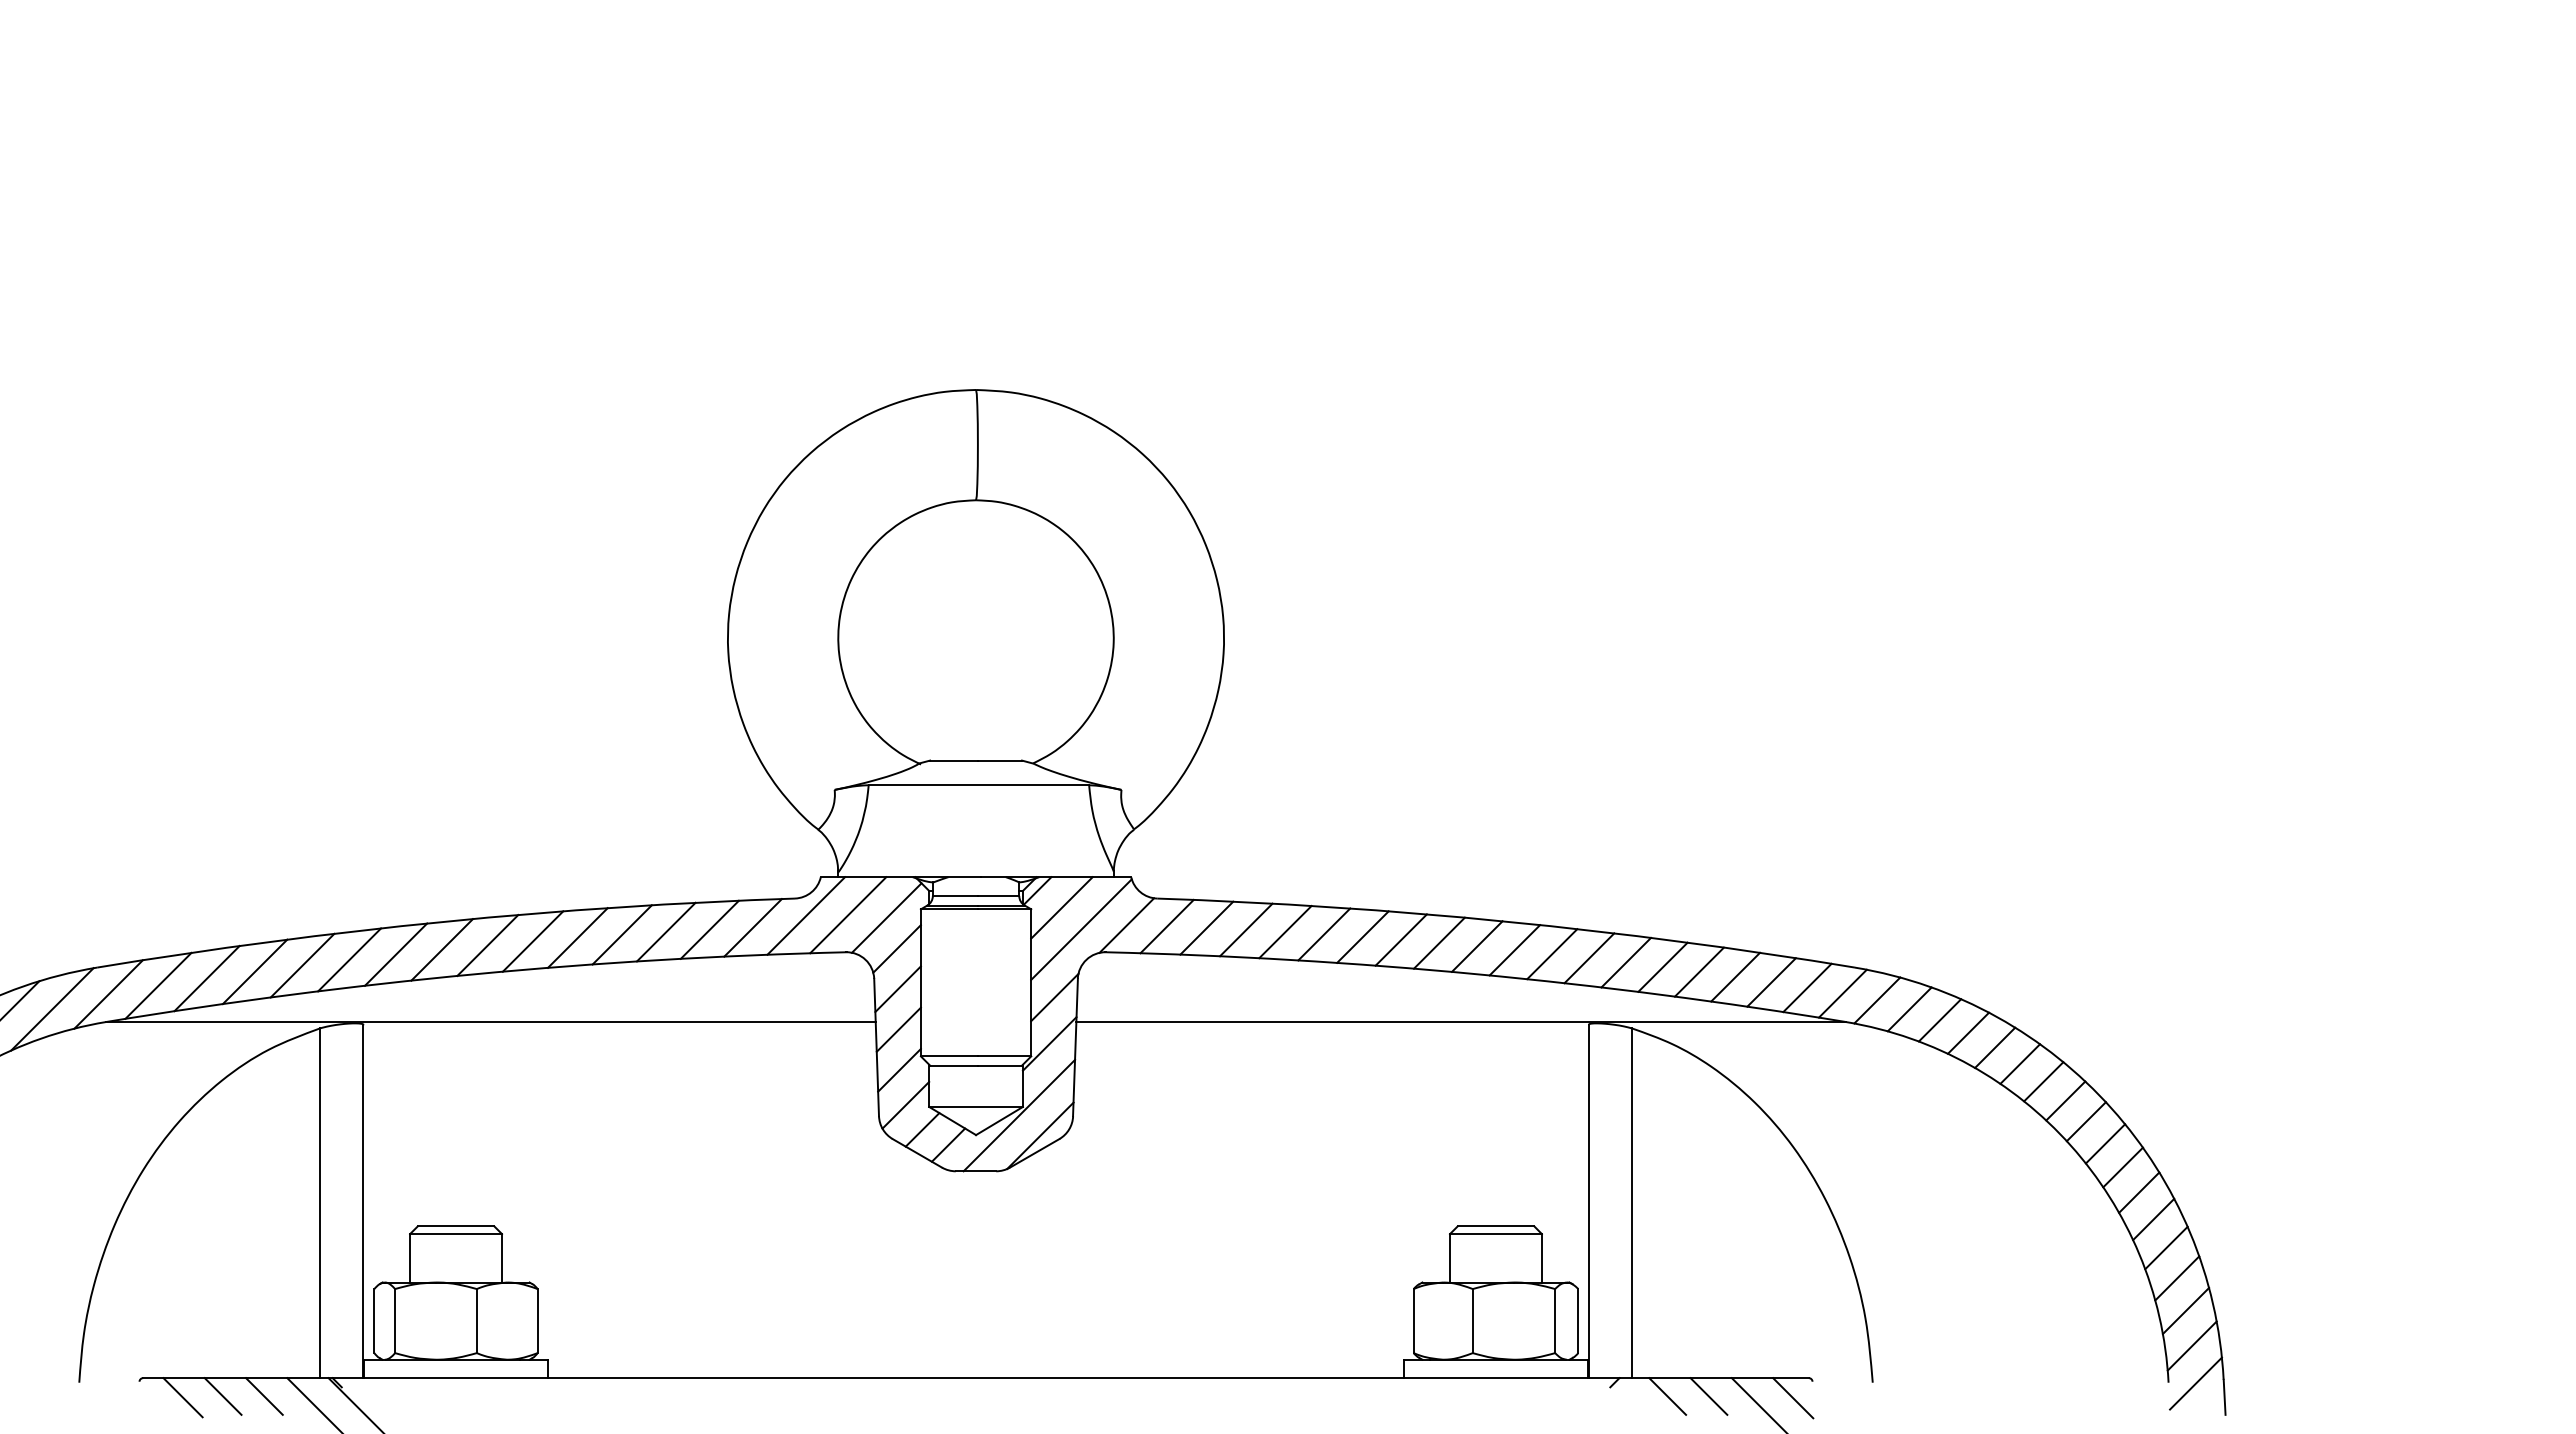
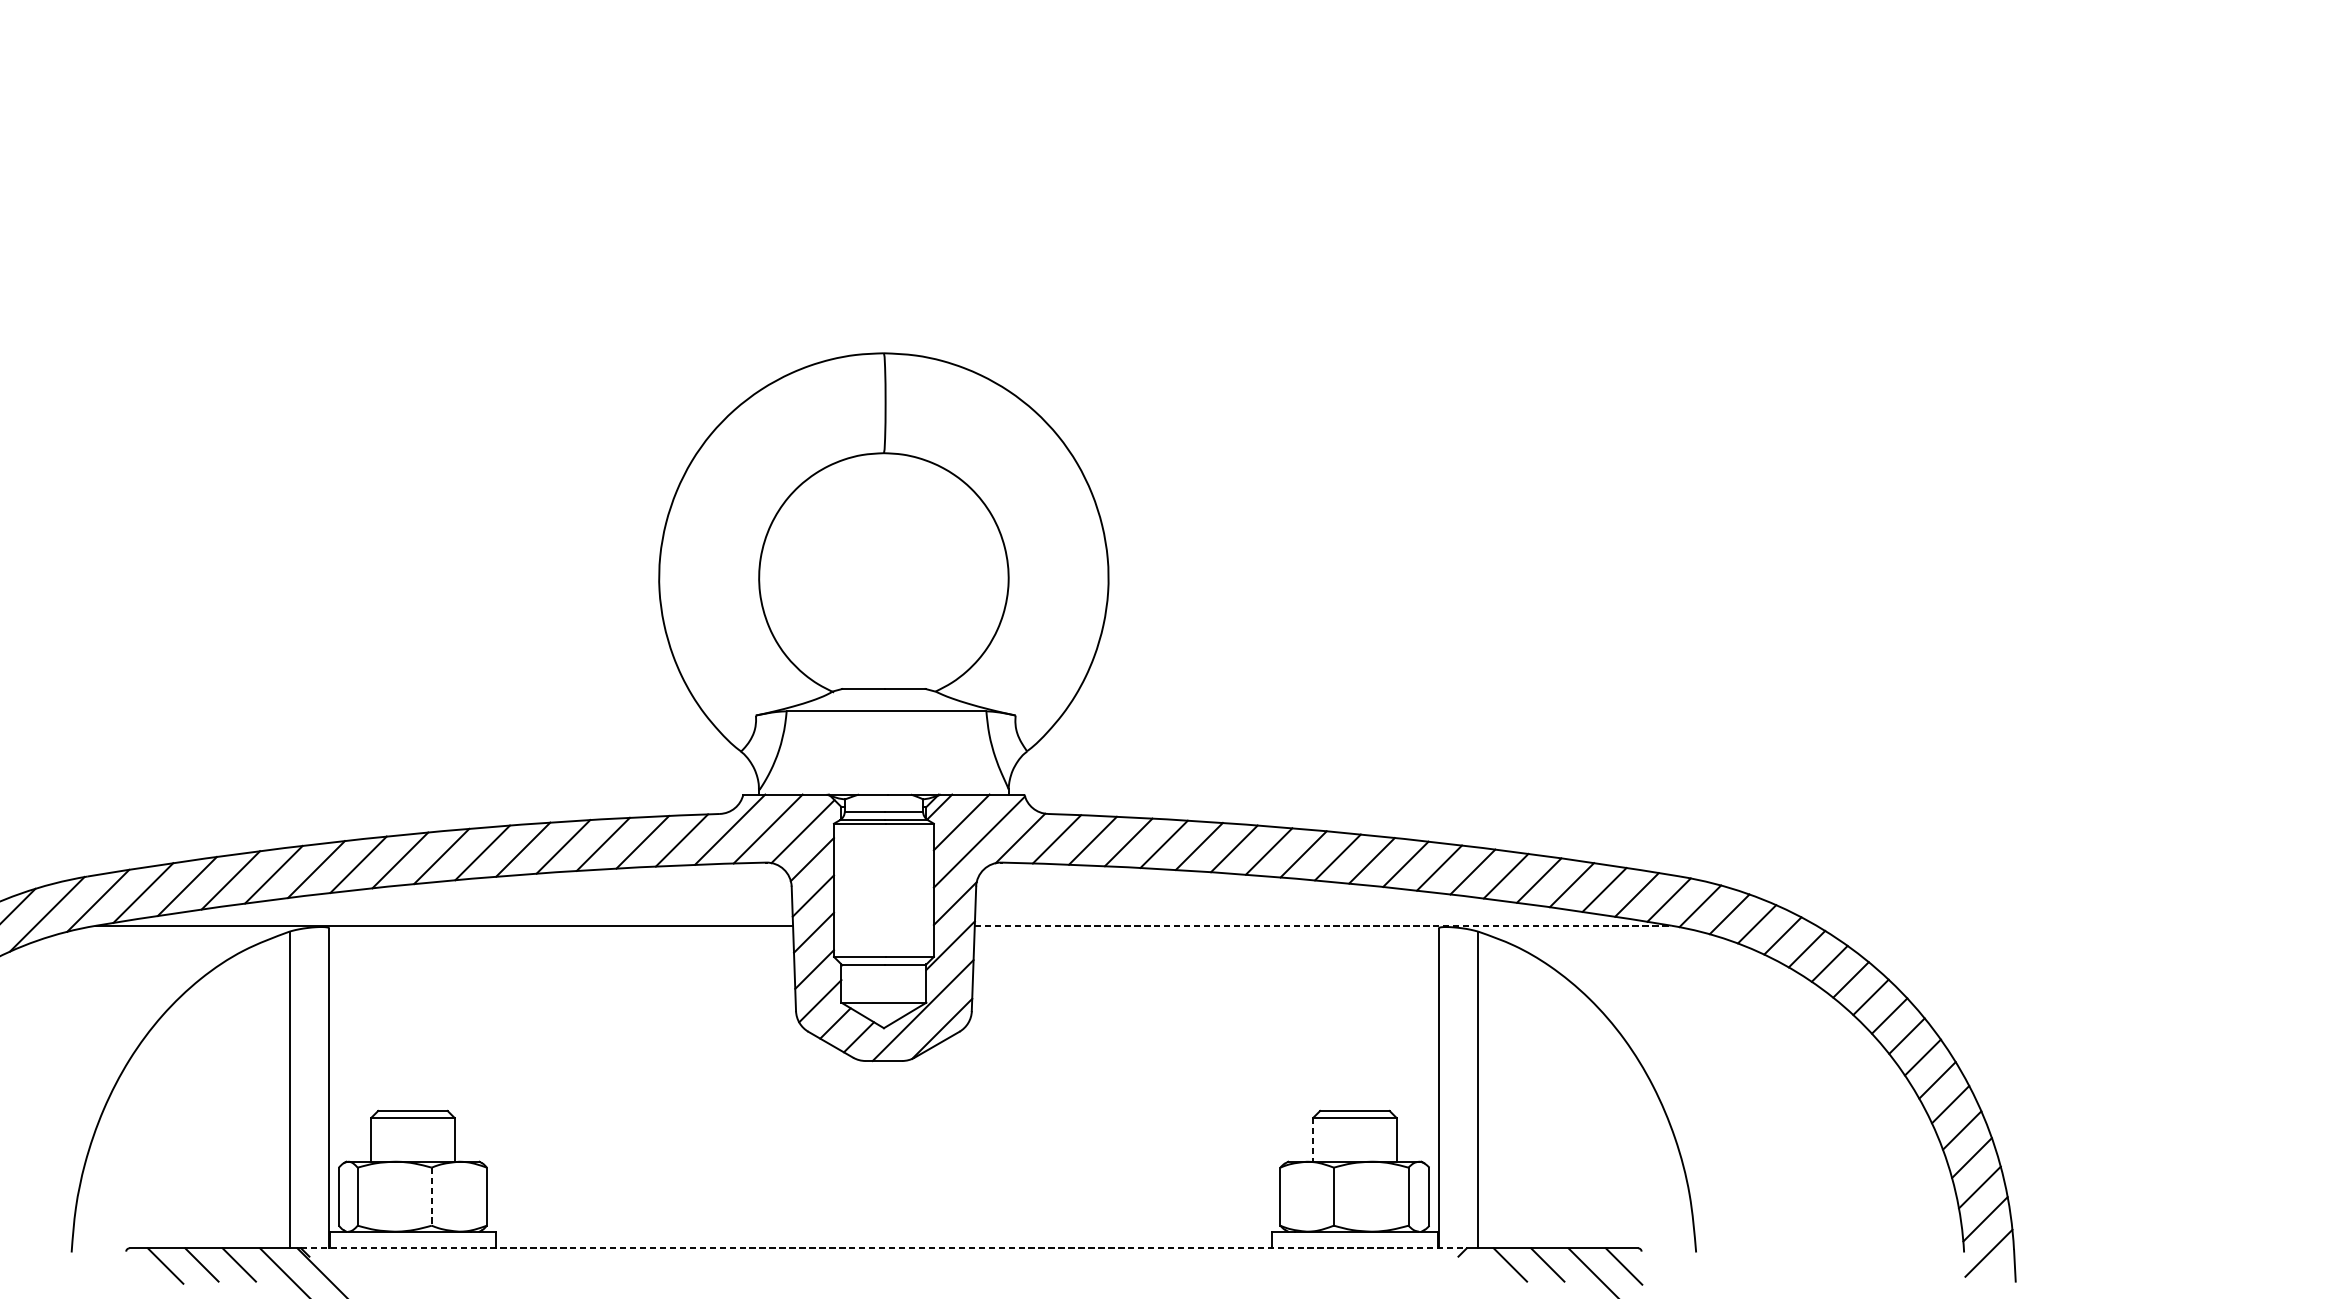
line: (1461, 1022) -> (1323, 926), solid -> dashed
line: (1450, 1258) -> (1313, 1139), solid -> dashed
line: (476, 1321) -> (431, 1197), solid -> dashed
line: (976, 1378) -> (884, 1248), solid -> dashed

